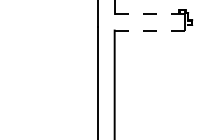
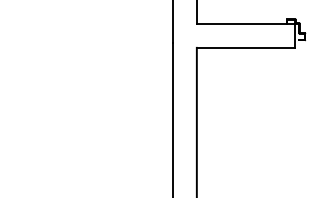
line: (150, 13) -> (246, 24), dashed -> solid
line: (150, 30) -> (246, 47), dashed -> solid

